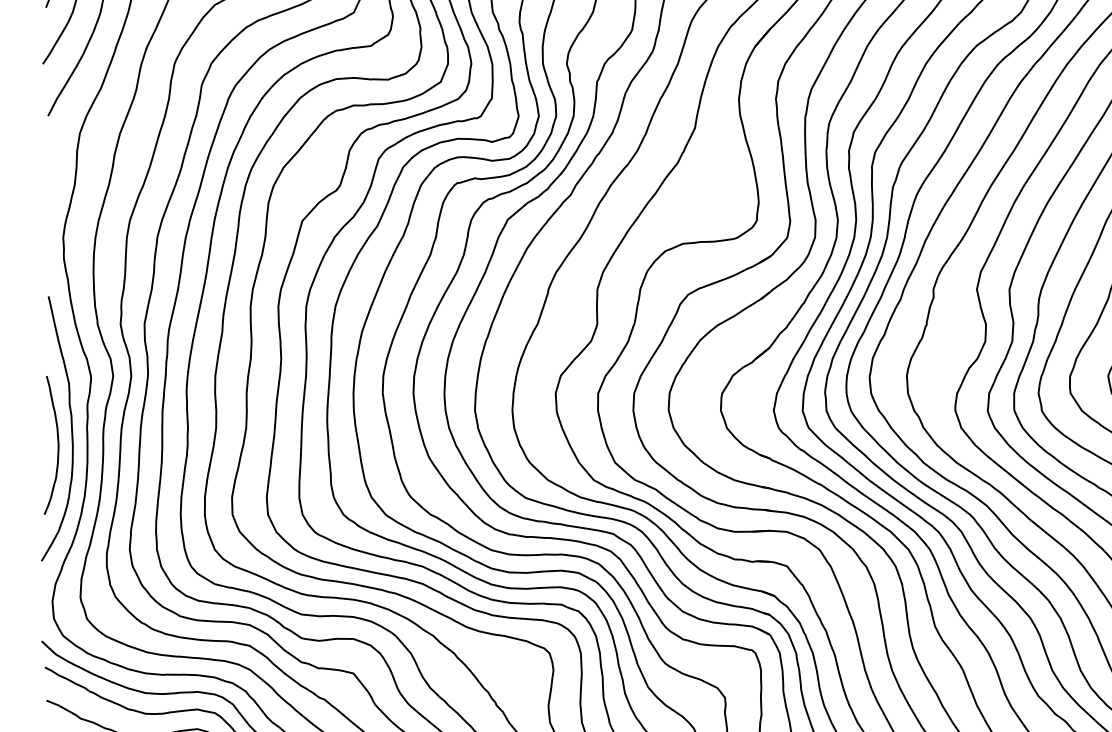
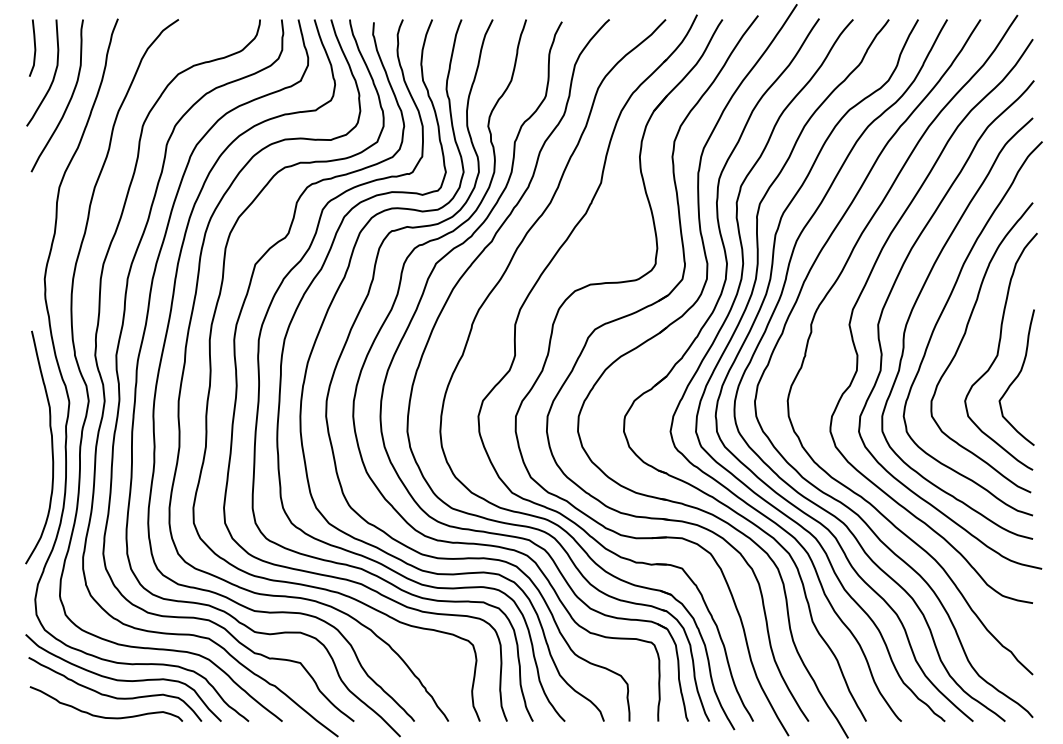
curve: (57, 445) -> (39, 462), removed

